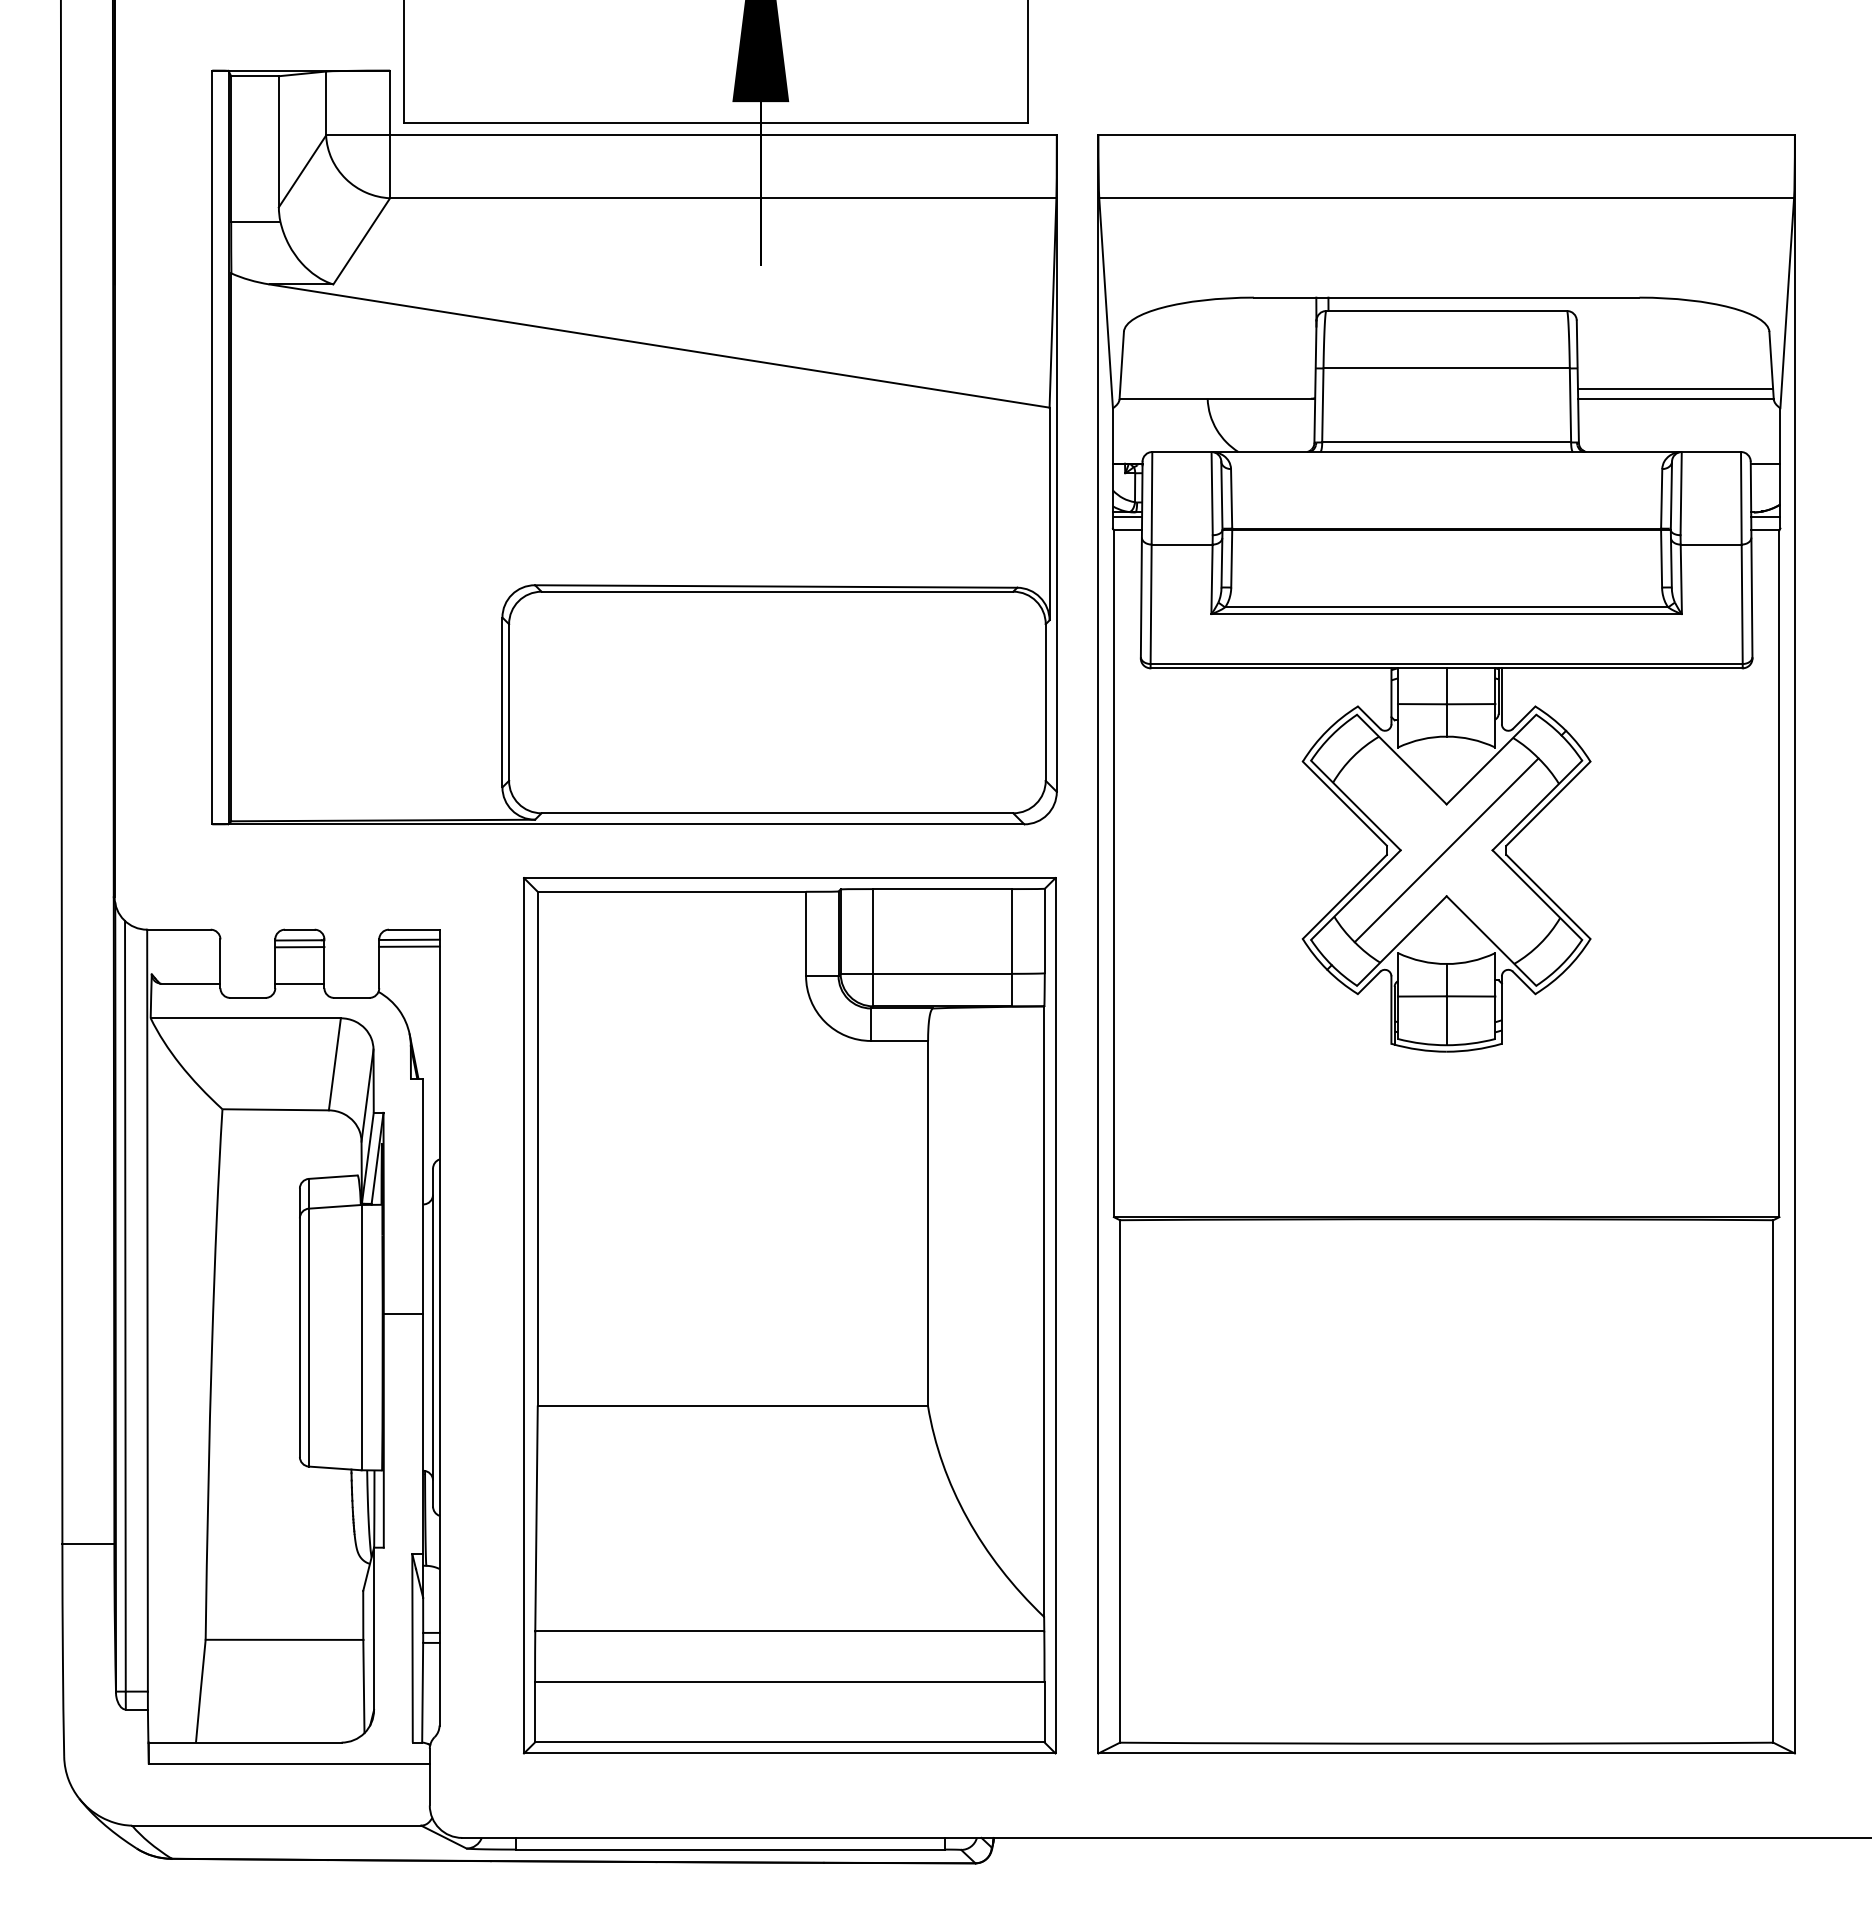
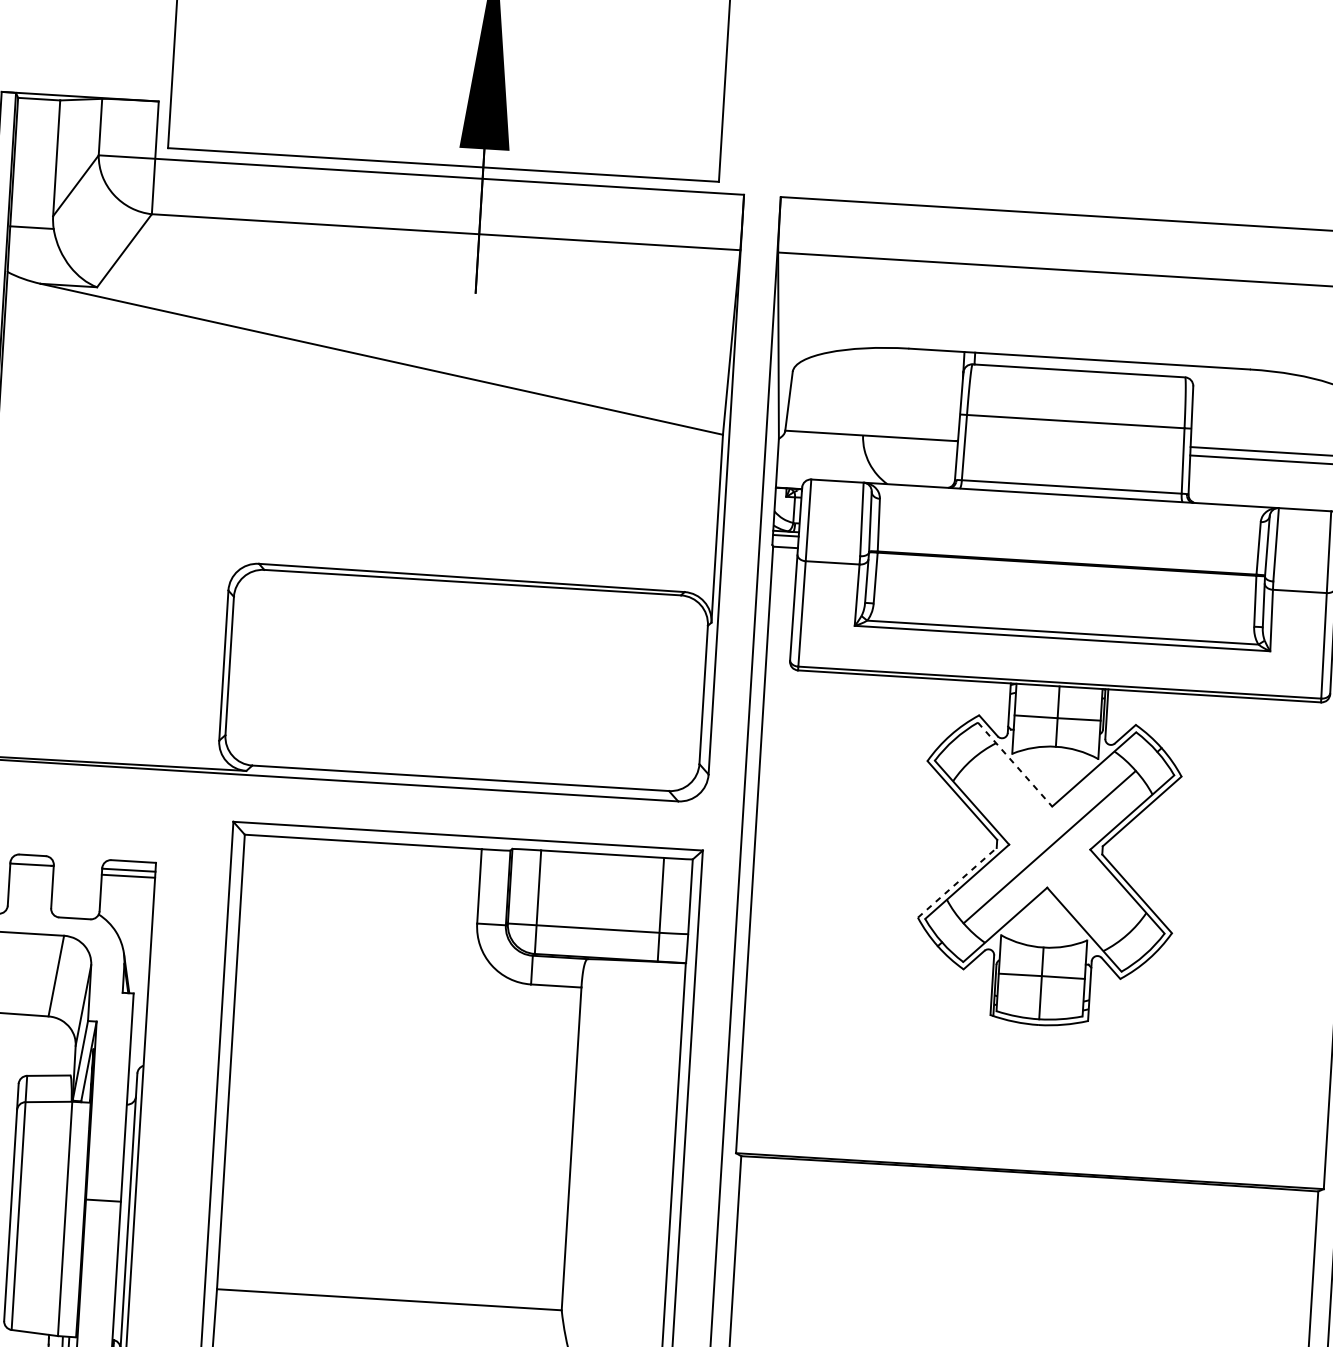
line: (1402, 759) -> (1015, 764), solid -> dashed
line: (1345, 896) -> (957, 882), solid -> dashed
line: (299, 947) -> (31, 871), removed
line: (299, 983) -> (29, 902), removed

